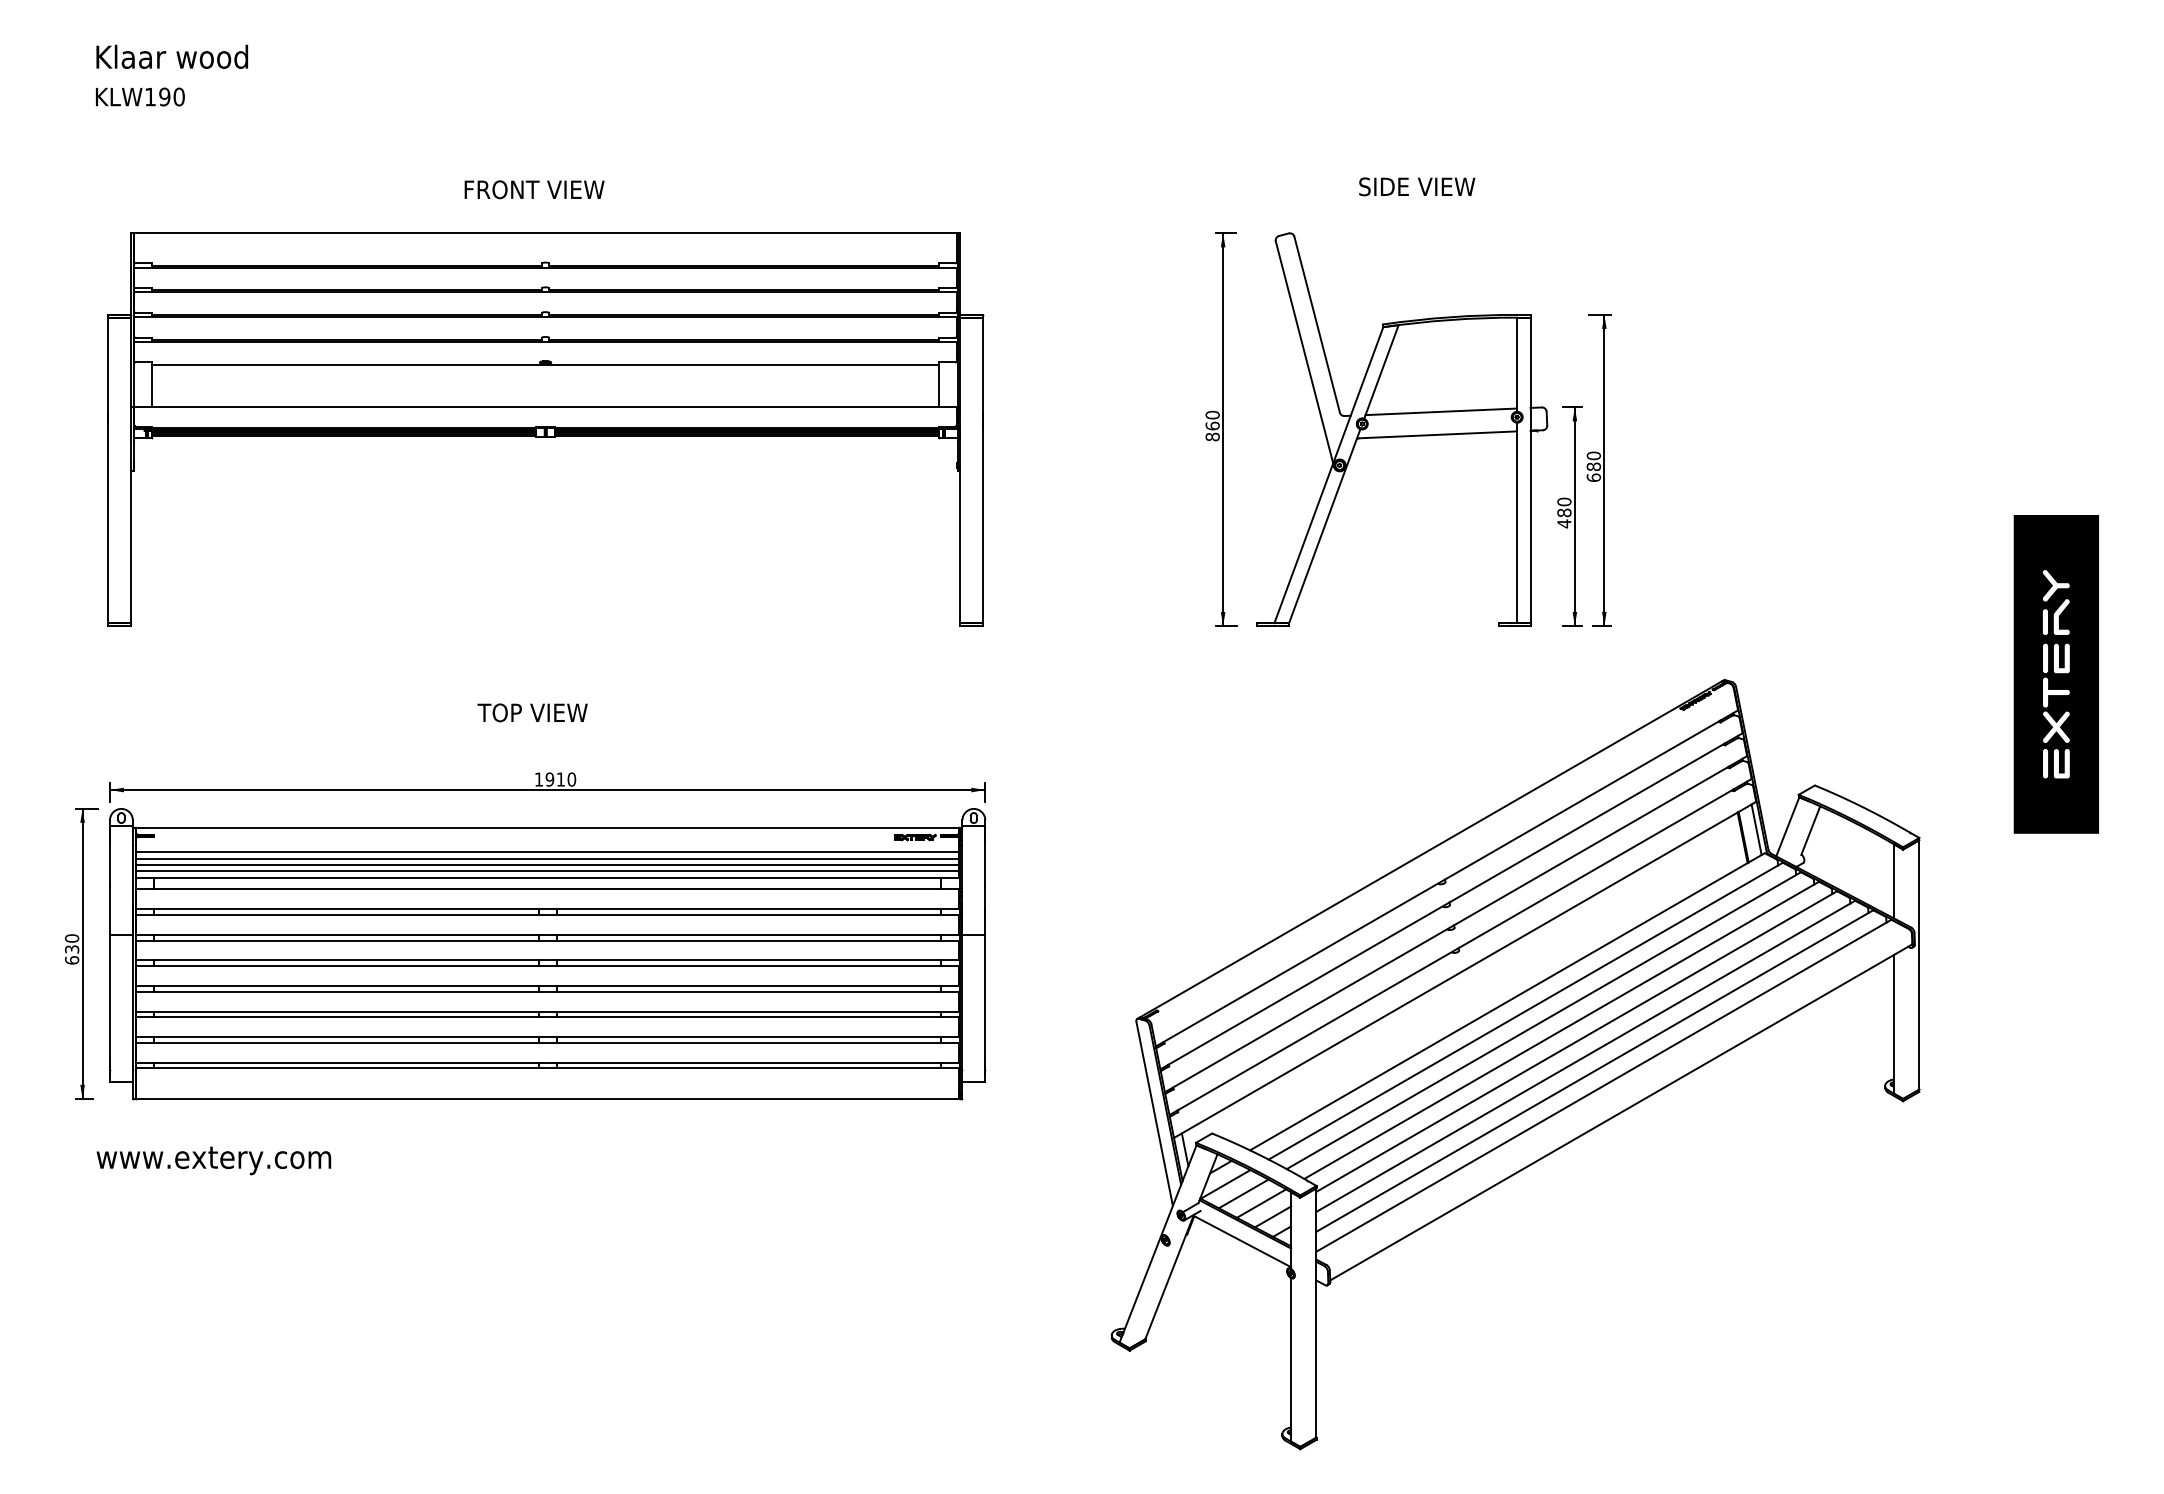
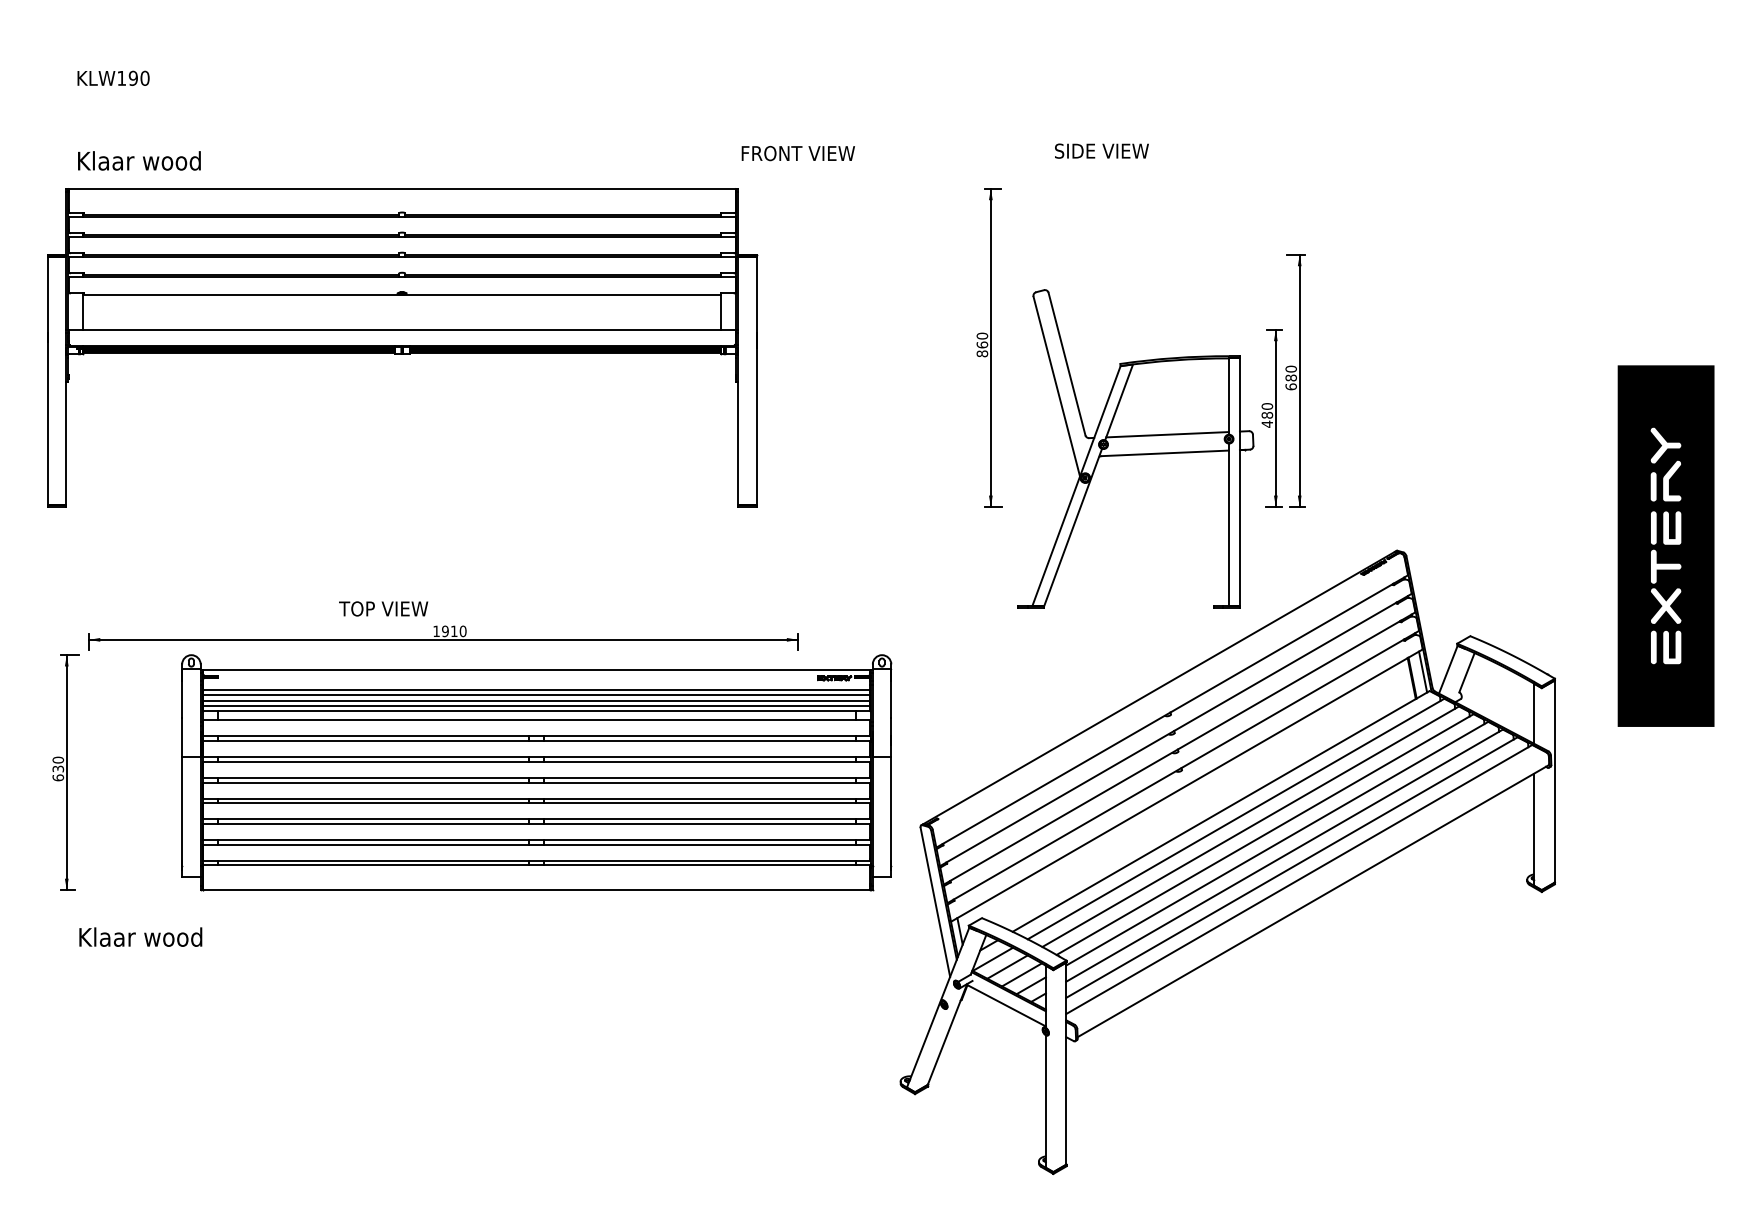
text: (172, 56) -> (139, 160), moved
text: (1417, 186) -> (1102, 150), moved
text: (534, 189) -> (798, 153), moved
part: (545, 429) -> (402, 347), moved
part: (1402, 429) -> (1136, 449), moved
part: (2055, 674) -> (1665, 546), size x1.4
text: (532, 712) -> (383, 608), moved
part: (547, 954) -> (536, 773), moved
text: (213, 1159) -> (172, 939), www.extery.com -> Klaar wood

